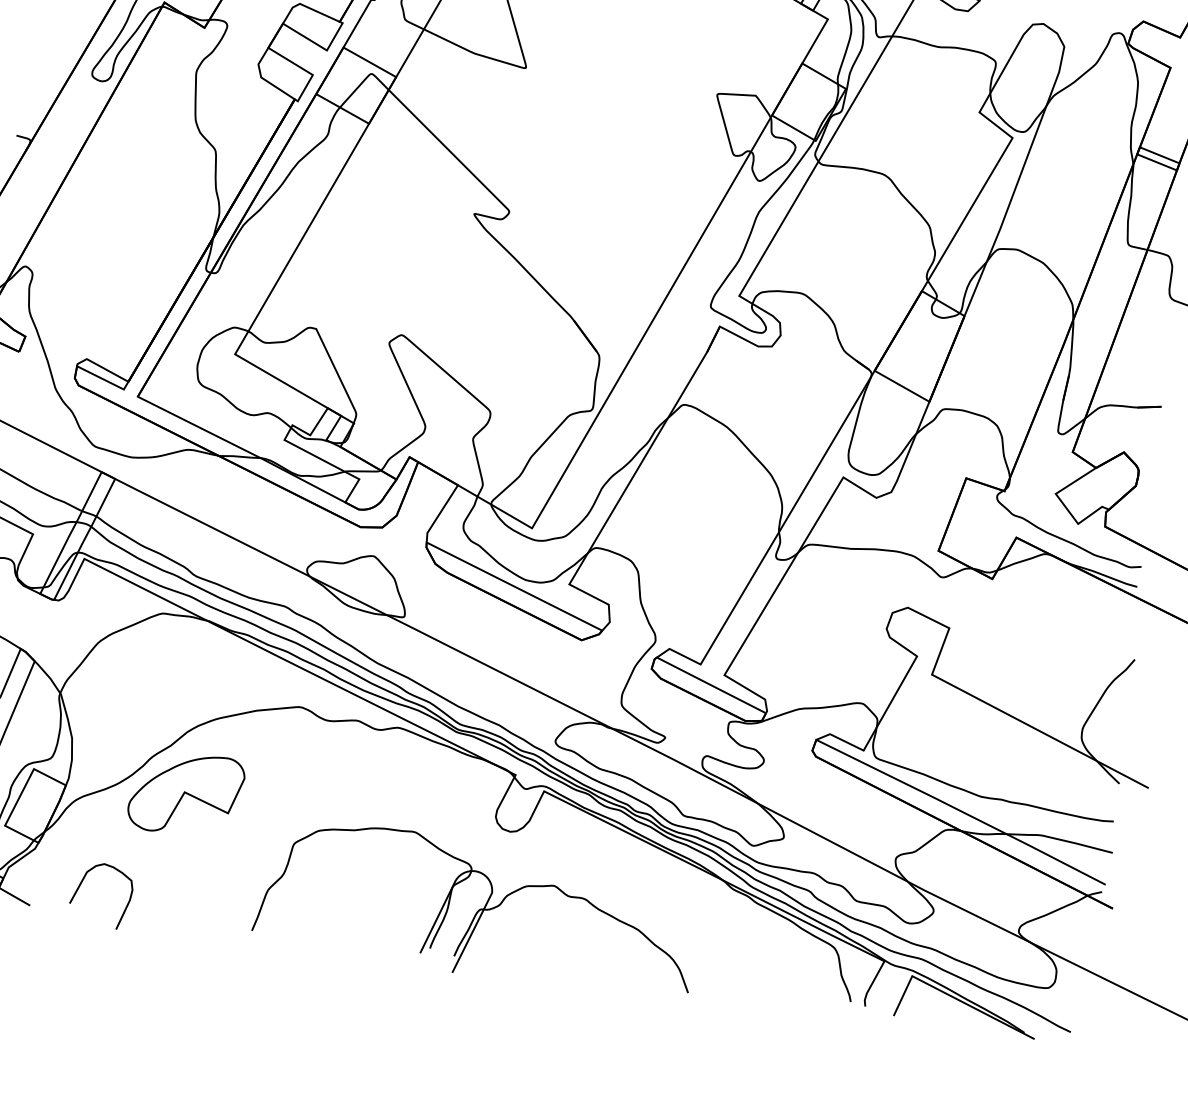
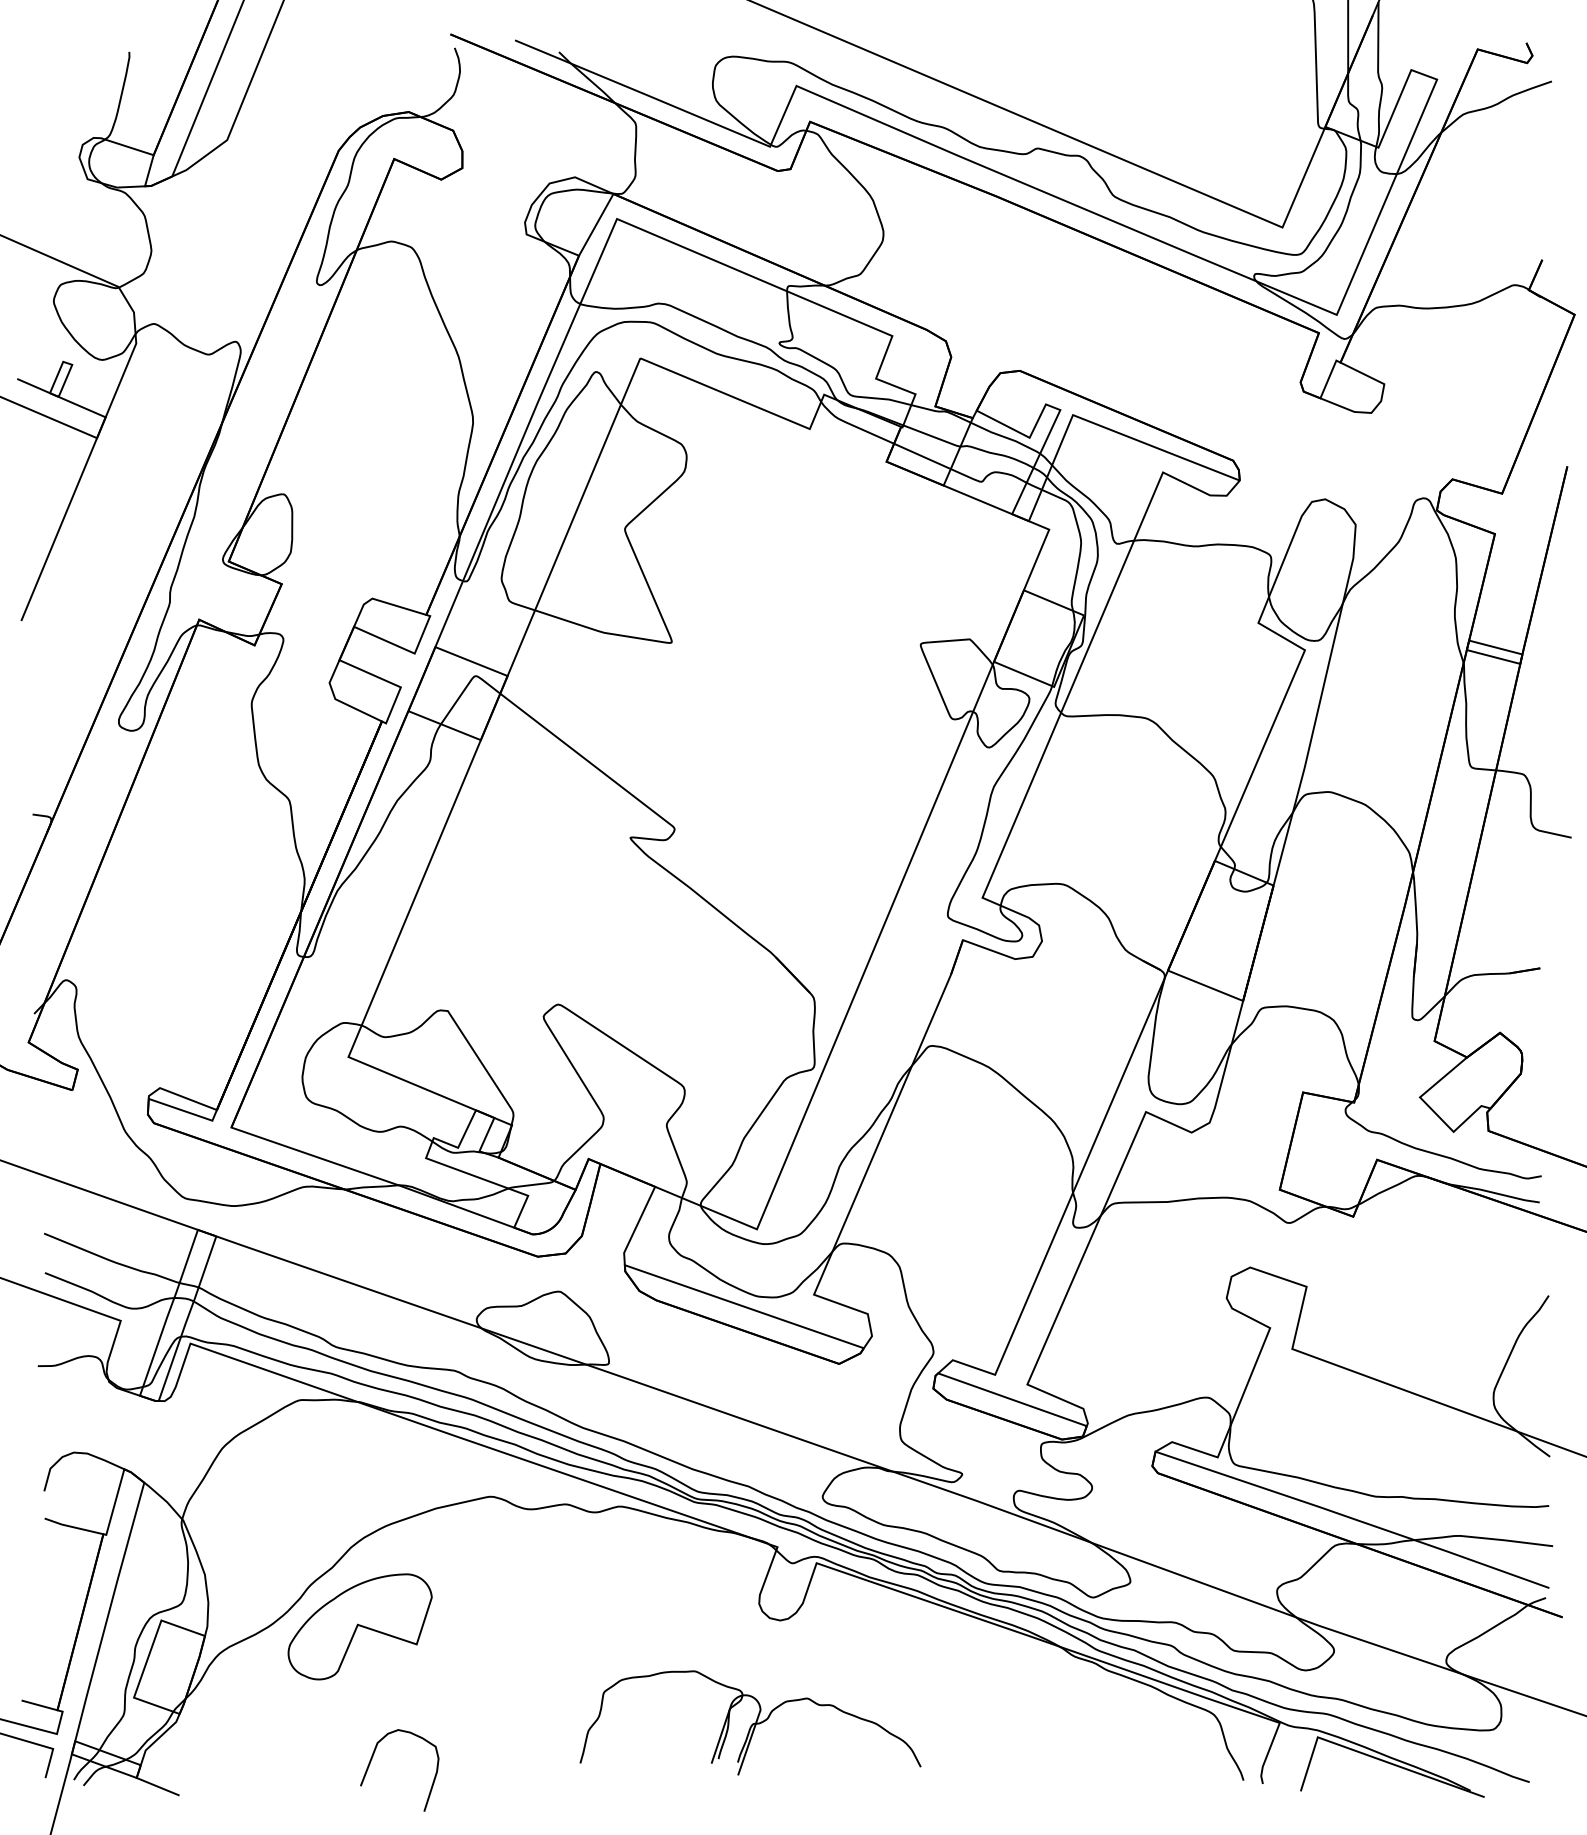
curve: (81, 884) -> (372, 1759), moved
part: (477, 907) -> (750, 1722), size x0.6

